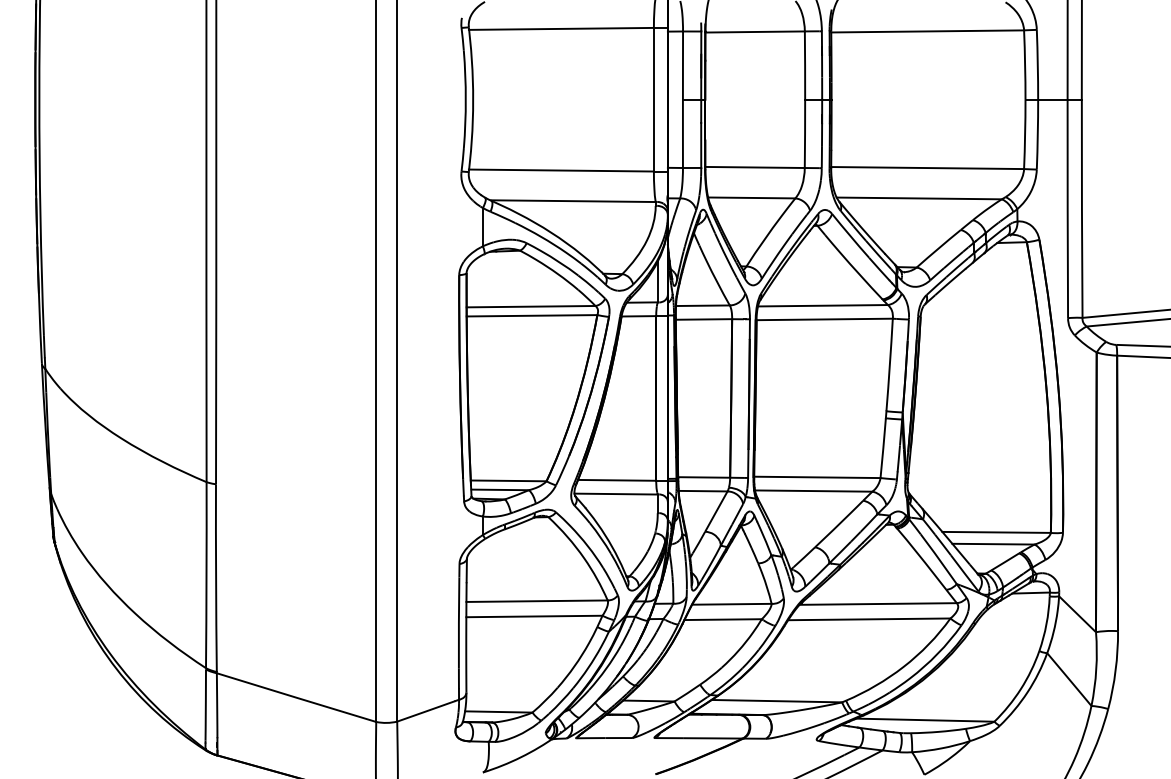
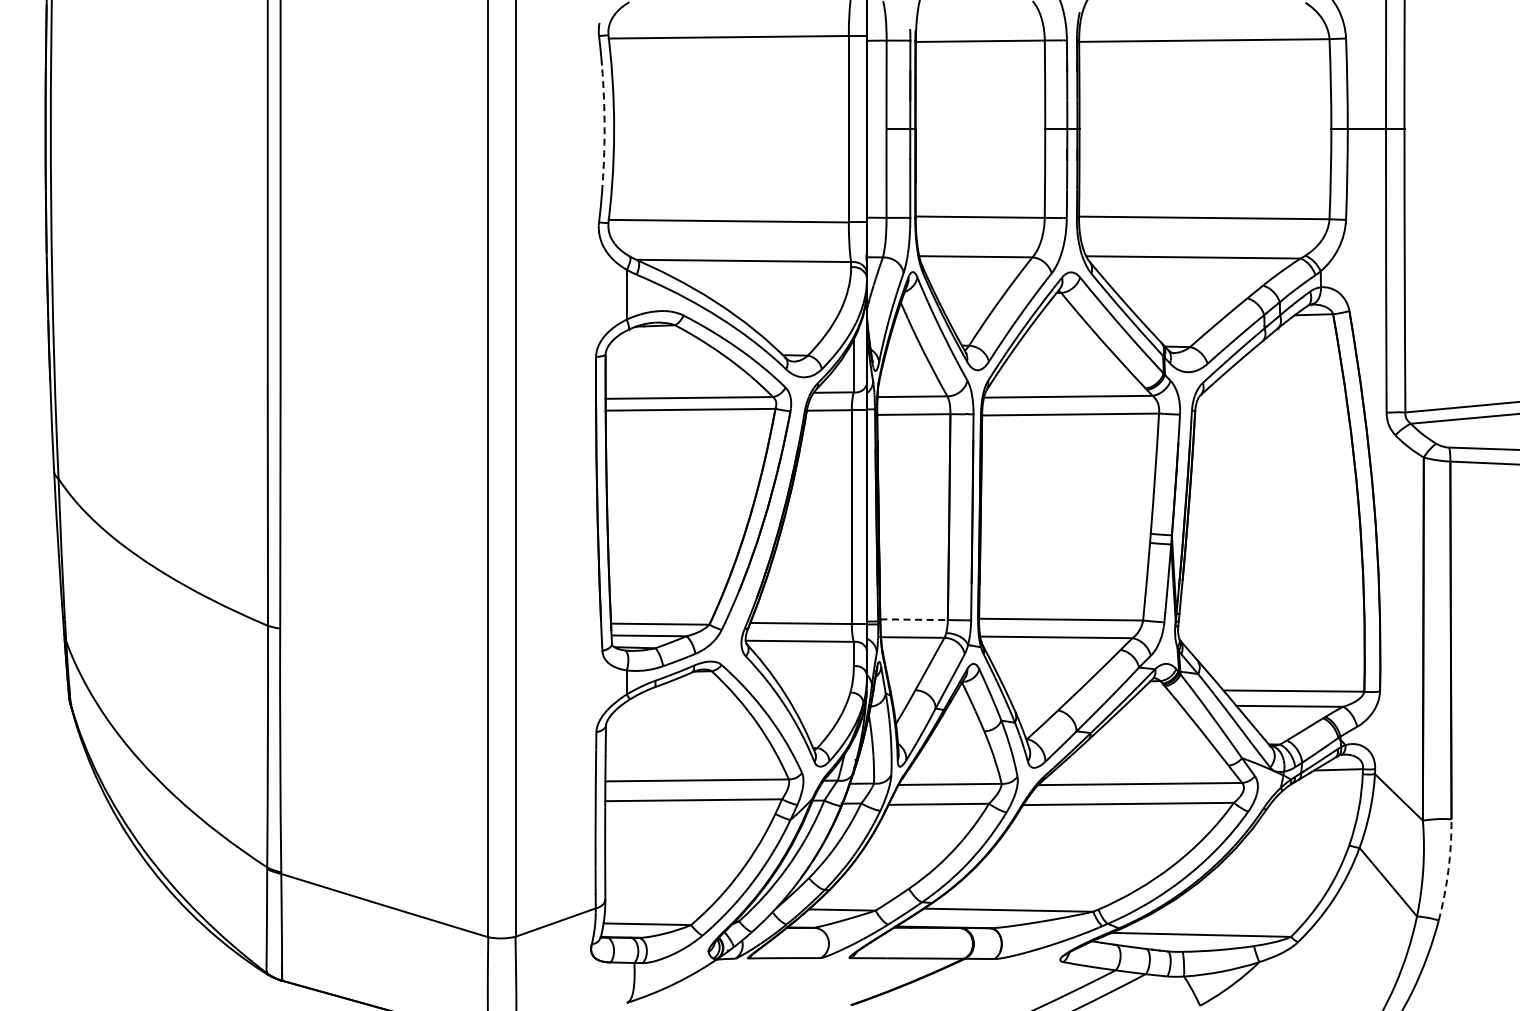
arc: (465, 99) -> (604, 128), solid -> dashed
line: (704, 477) -> (914, 619), solid -> dashed
arc: (1115, 670) -> (1448, 870), solid -> dashed

